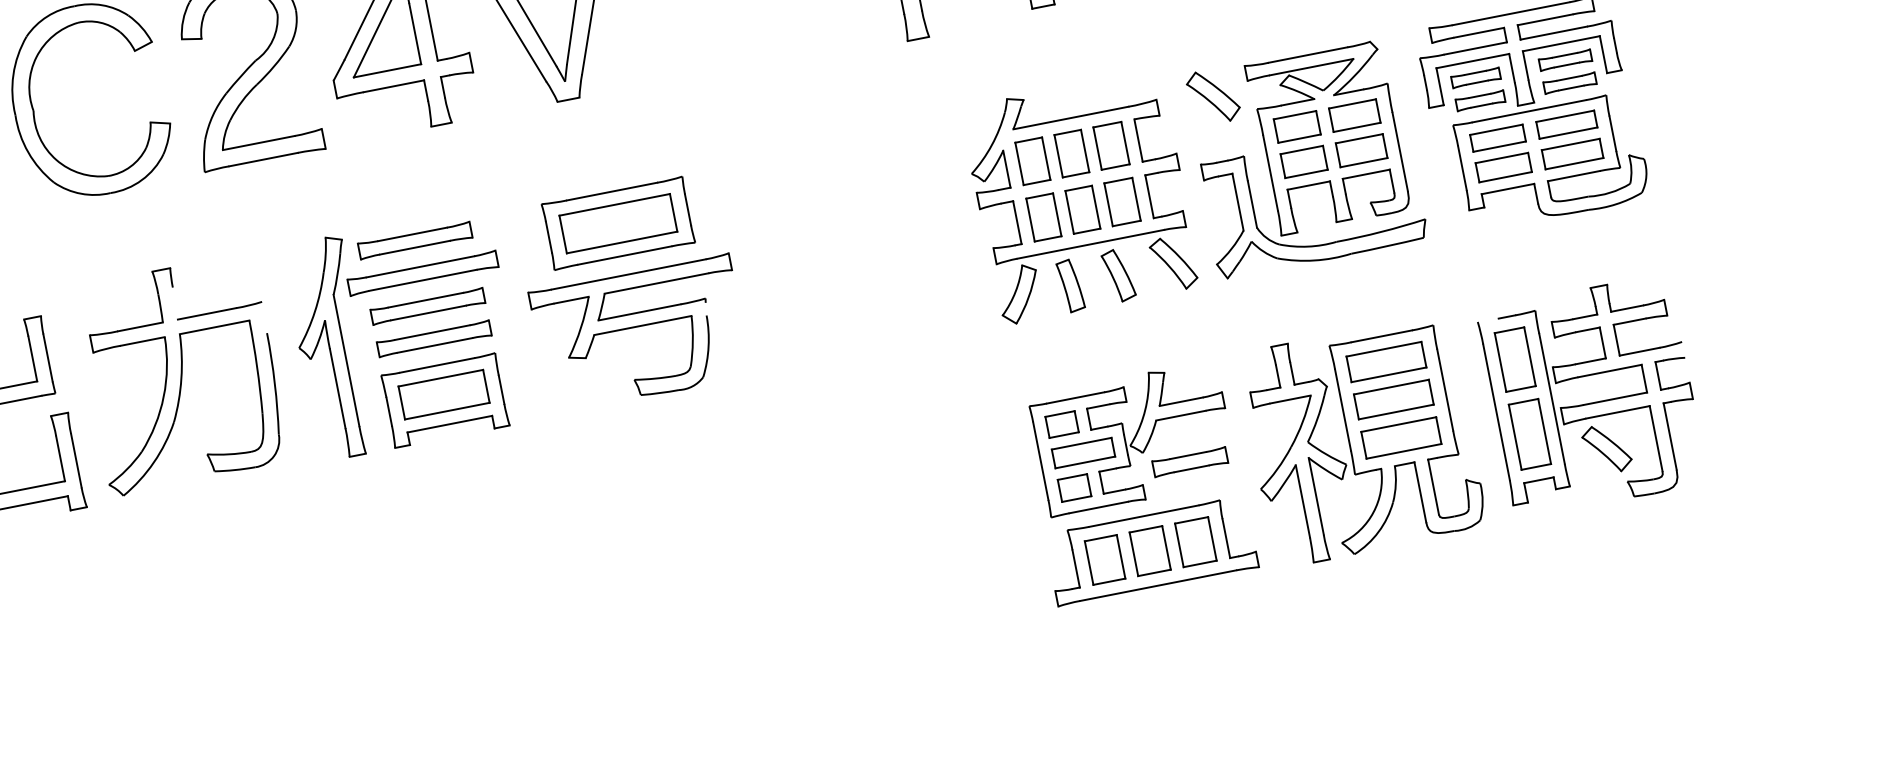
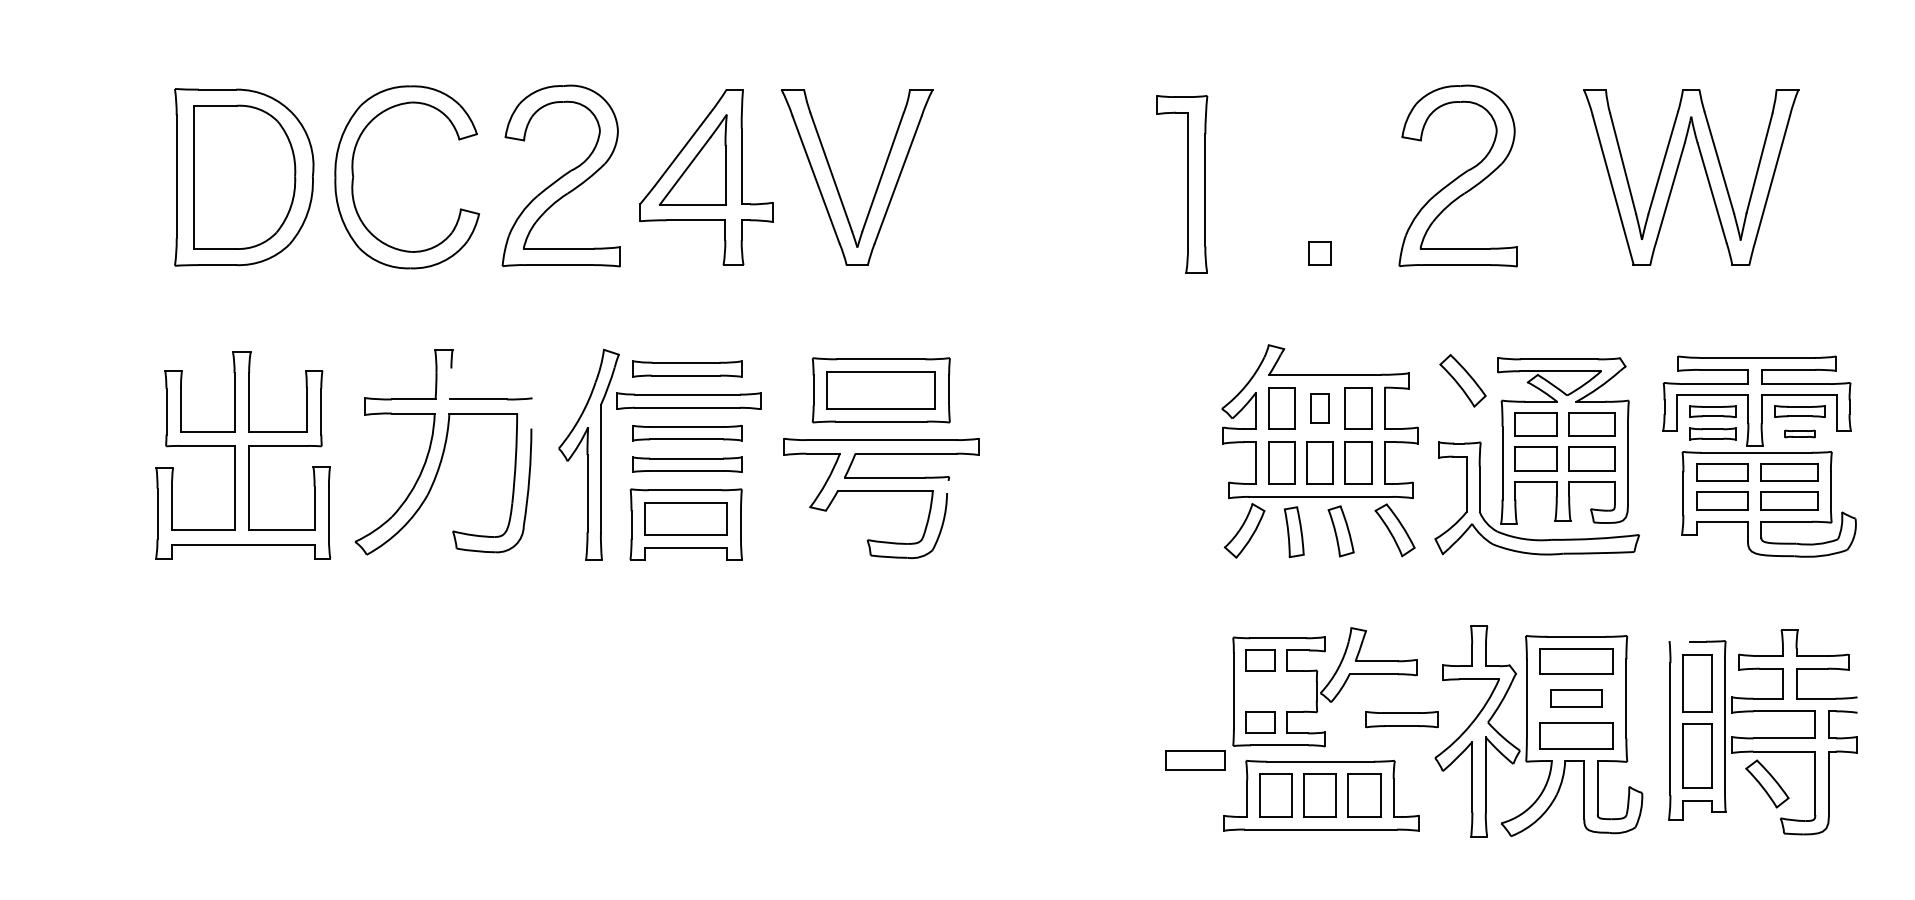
part: (1569, 82) -> (1799, 433), size x0.6
part: (1071, 153) -> (1319, 408), size x0.7
part: (1393, 398) -> (1576, 697), size x0.7
part: (1083, 453) -> (1195, 760), moved
part: (1189, 462) -> (1401, 719), moved

